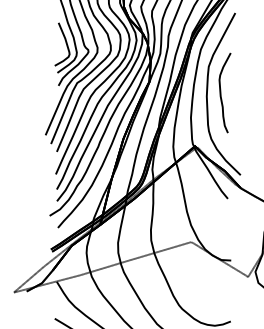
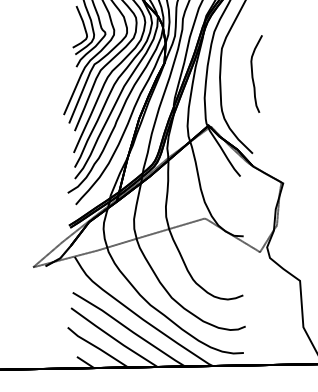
curve: (221, 92) -> (253, 73), moved

